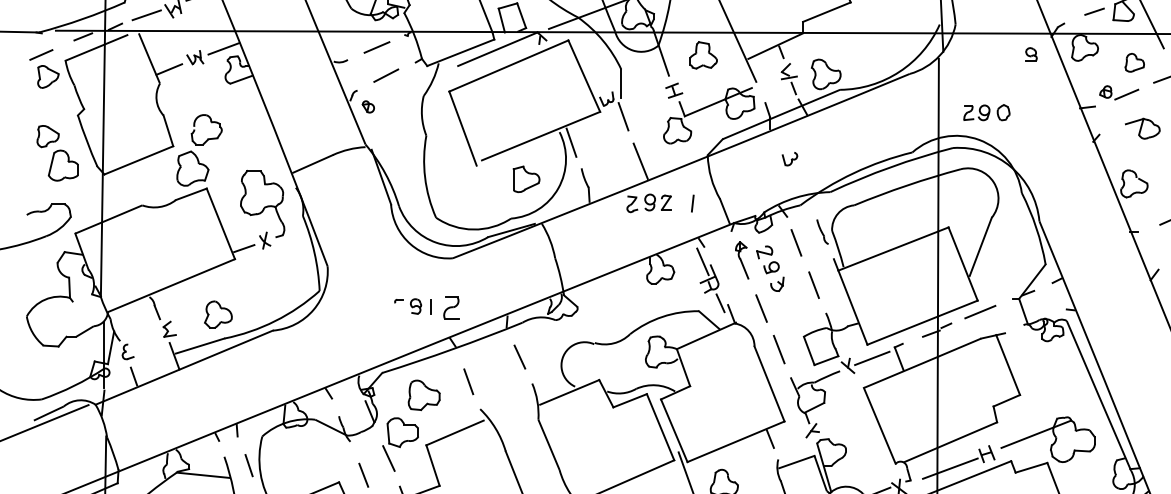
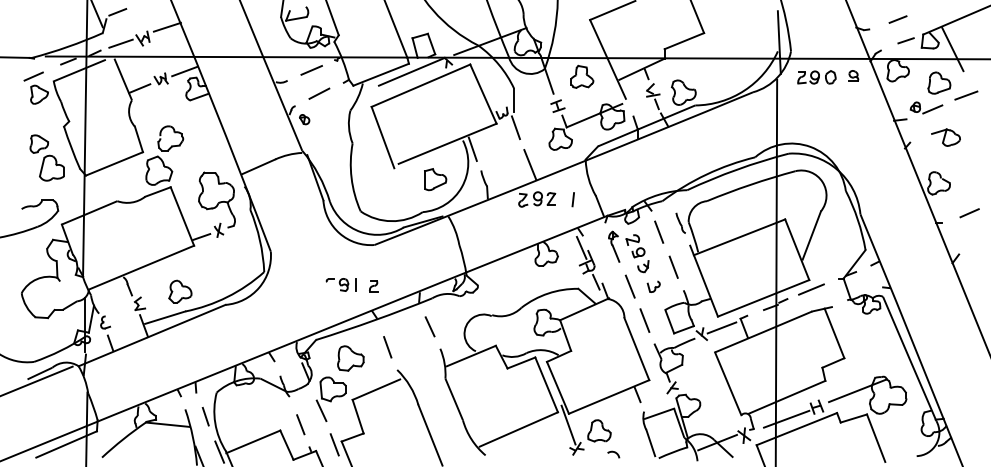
part: (1134, 62) -> (939, 82), size x1.43
part: (986, 112) -> (816, 77), moved
part: (789, 158) -> (653, 286), moved
part: (451, 308) -> (373, 286), size x0.62

